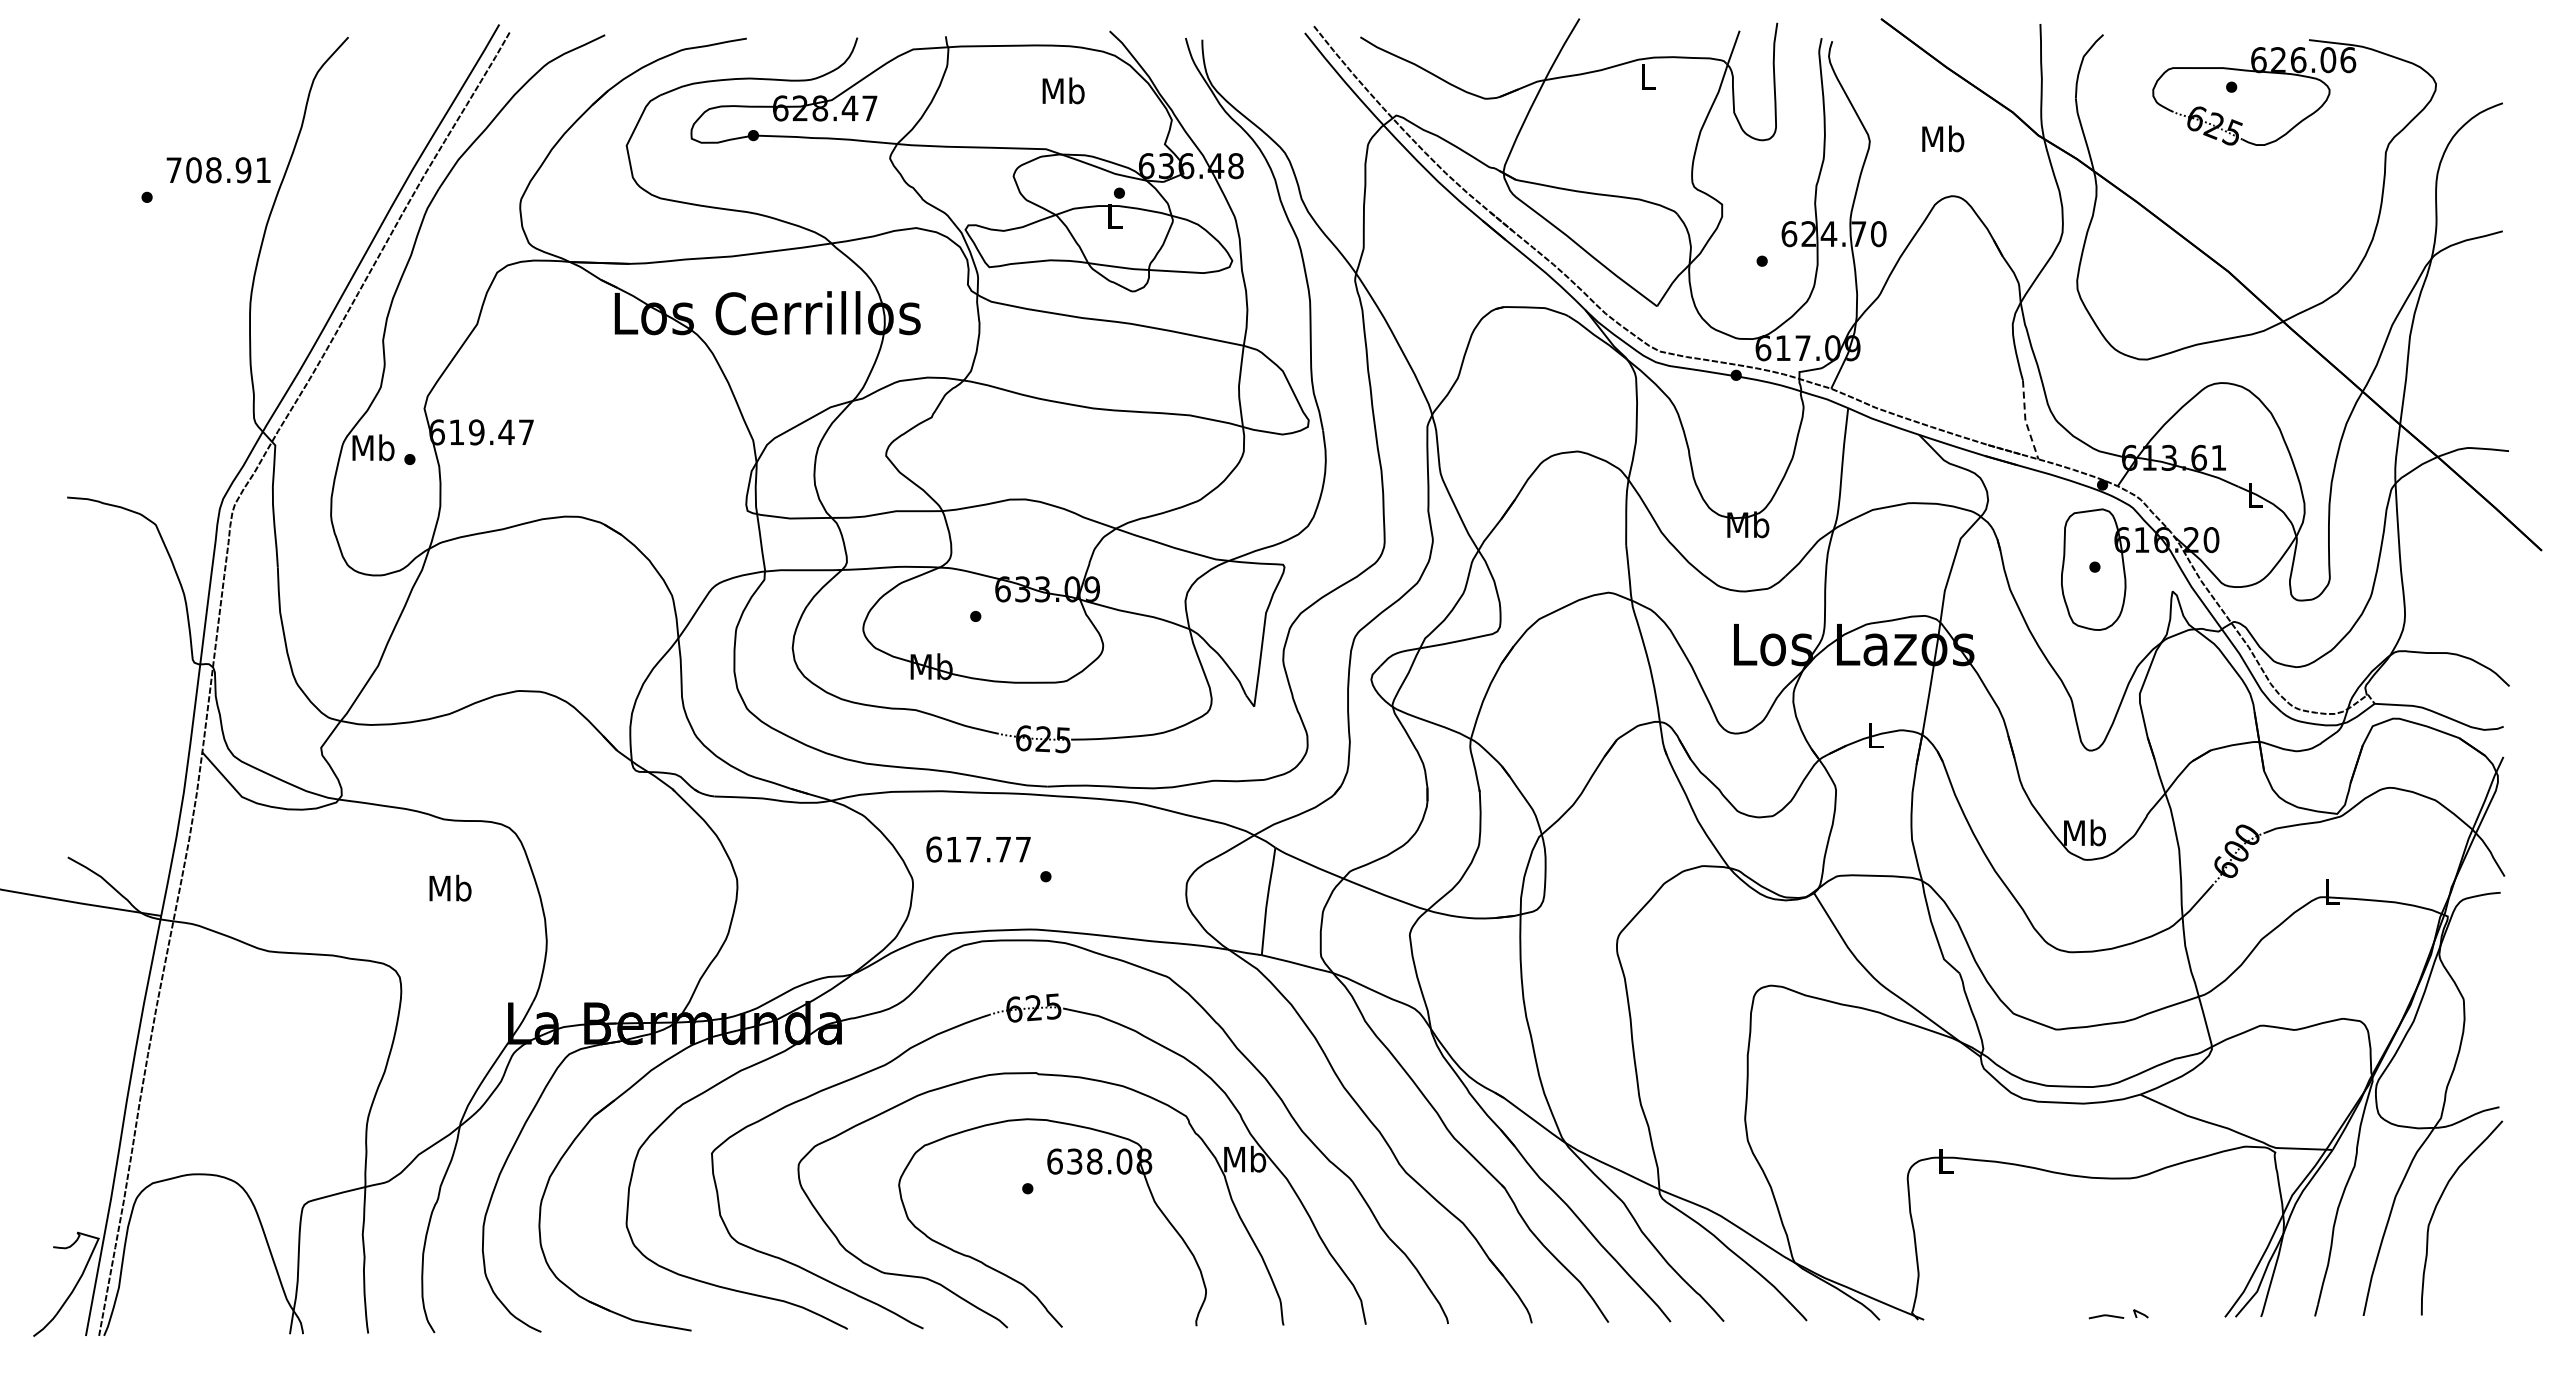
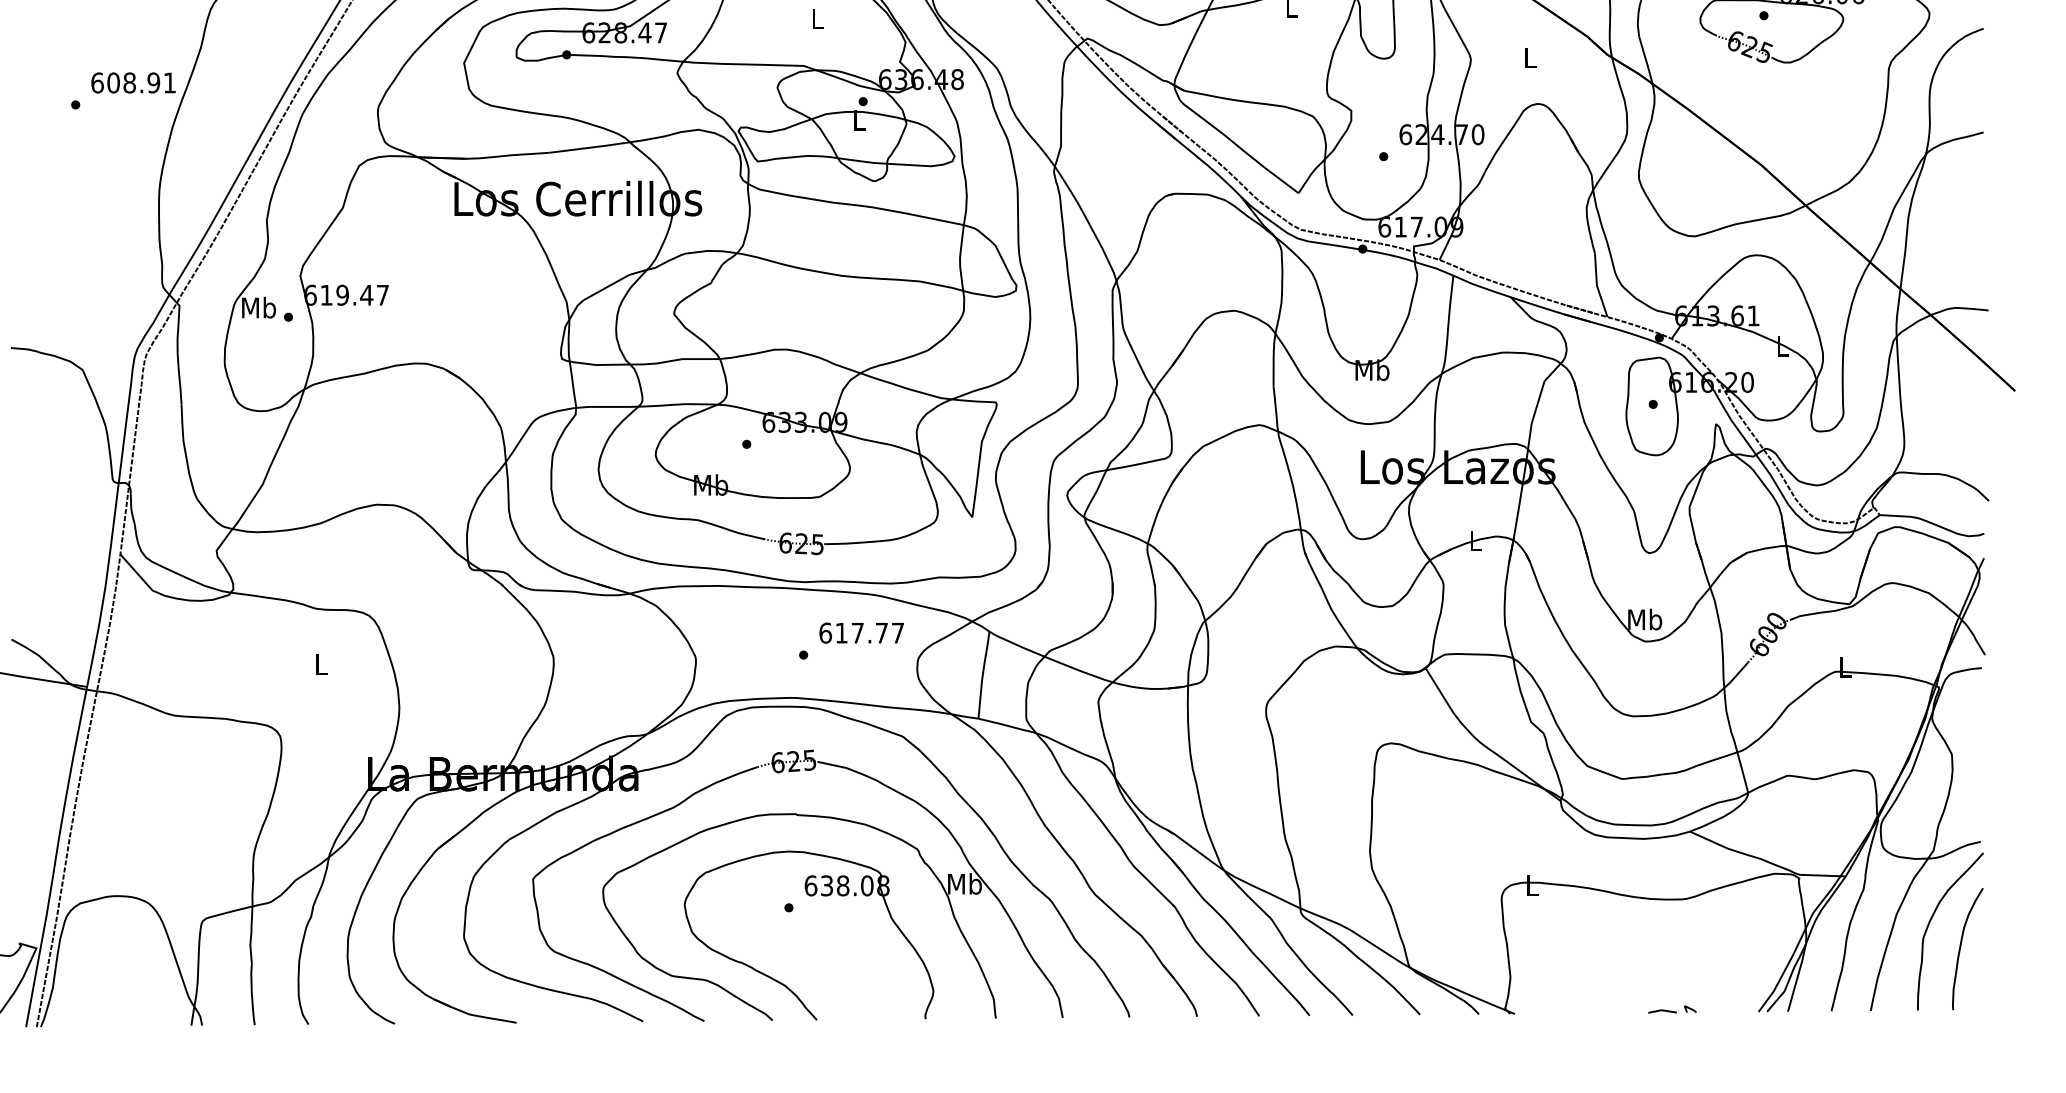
text: (1063, 90) -> (817, 18), Mb -> L
text: (1943, 138) -> (1530, 57), Mb -> L
text: (174, 170) -> (97, 83), 708.91 -> 608.91
line: (2025, 421) -> (1596, 286), dashed -> solid
text: (978, 849) -> (861, 633), moved
text: (450, 887) -> (321, 663), Mb -> L
curve: (2475, 1235) -> (1961, 945), added

